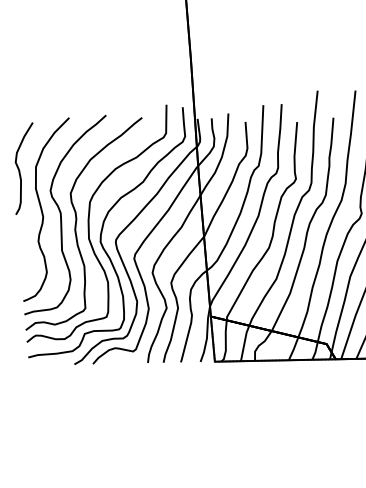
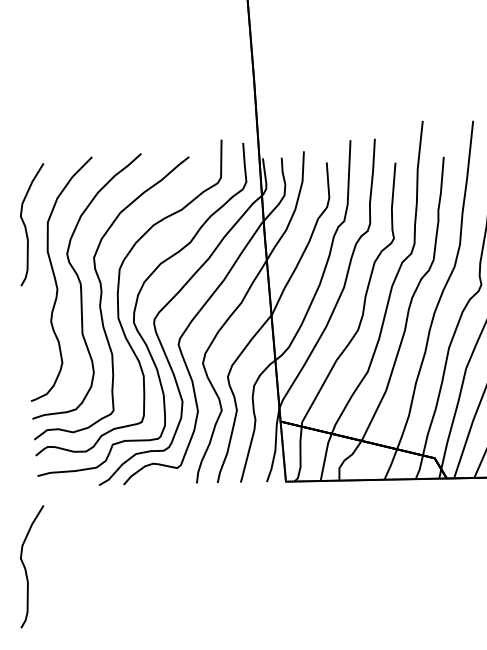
curve: (20, 427) -> (27, 569), added

